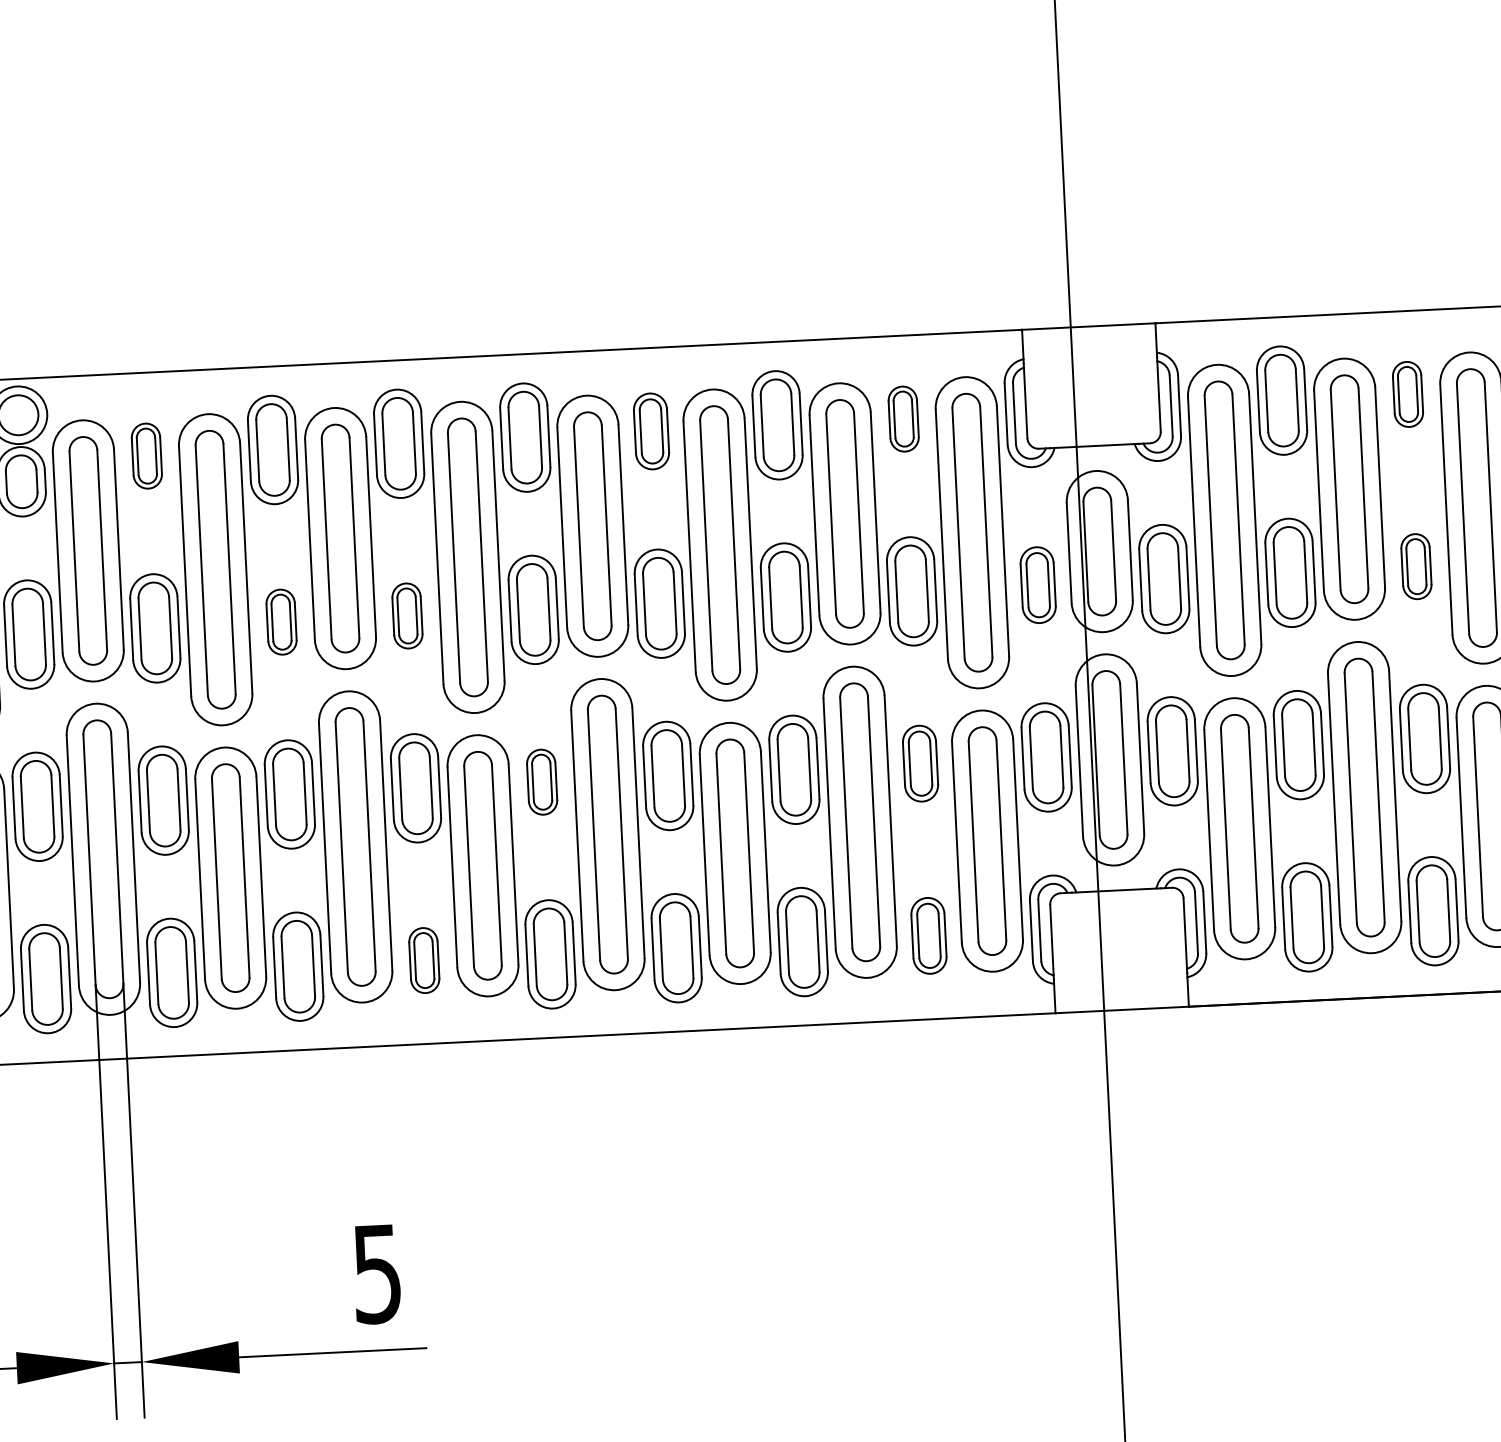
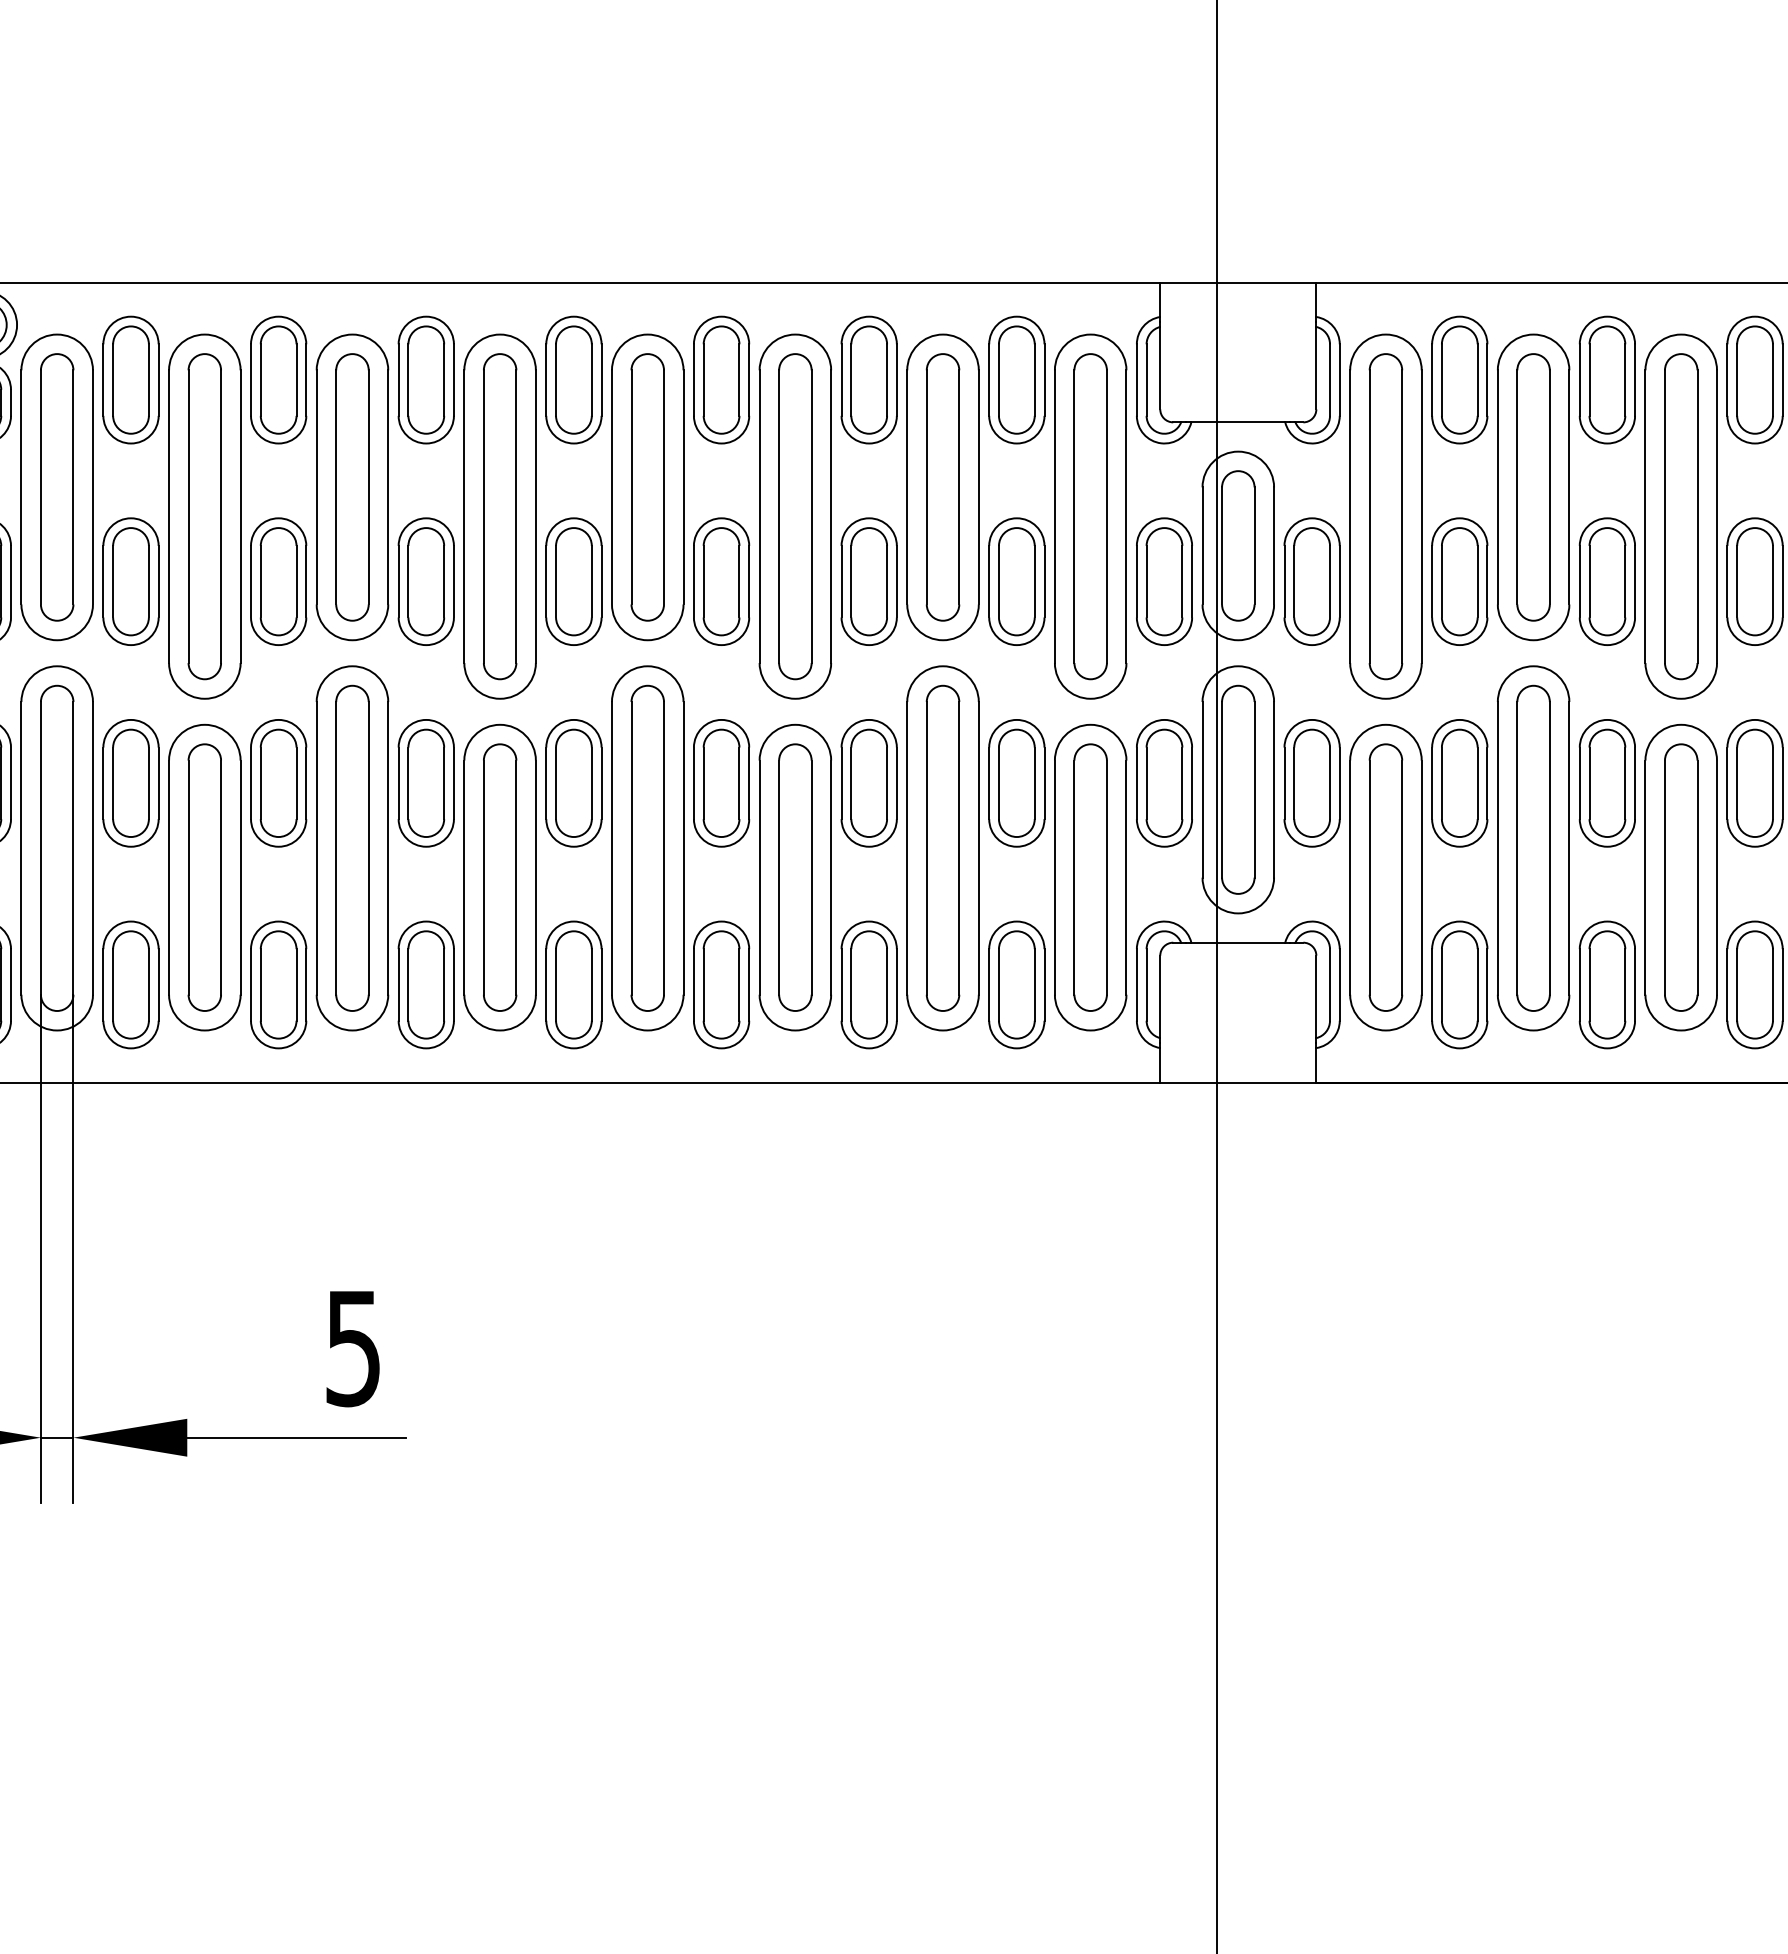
part: (1407, 394) -> (1606, 379), size x1.67
part: (903, 418) -> (1016, 379), size x1.67
part: (651, 430) -> (721, 379), size x1.43
part: (146, 455) -> (130, 379), size x1.67
part: (1415, 566) -> (1606, 581), size x1.67
part: (1038, 585) -> (1164, 581), size x1.43
part: (406, 615) -> (425, 581), size x1.67
part: (281, 622) -> (278, 581), size x1.67
part: (920, 763) -> (1016, 783), size x1.43
part: (541, 782) -> (573, 783), size x1.67
part: (928, 935) -> (1016, 984), size x1.43
part: (423, 960) -> (425, 984), size x1.67

